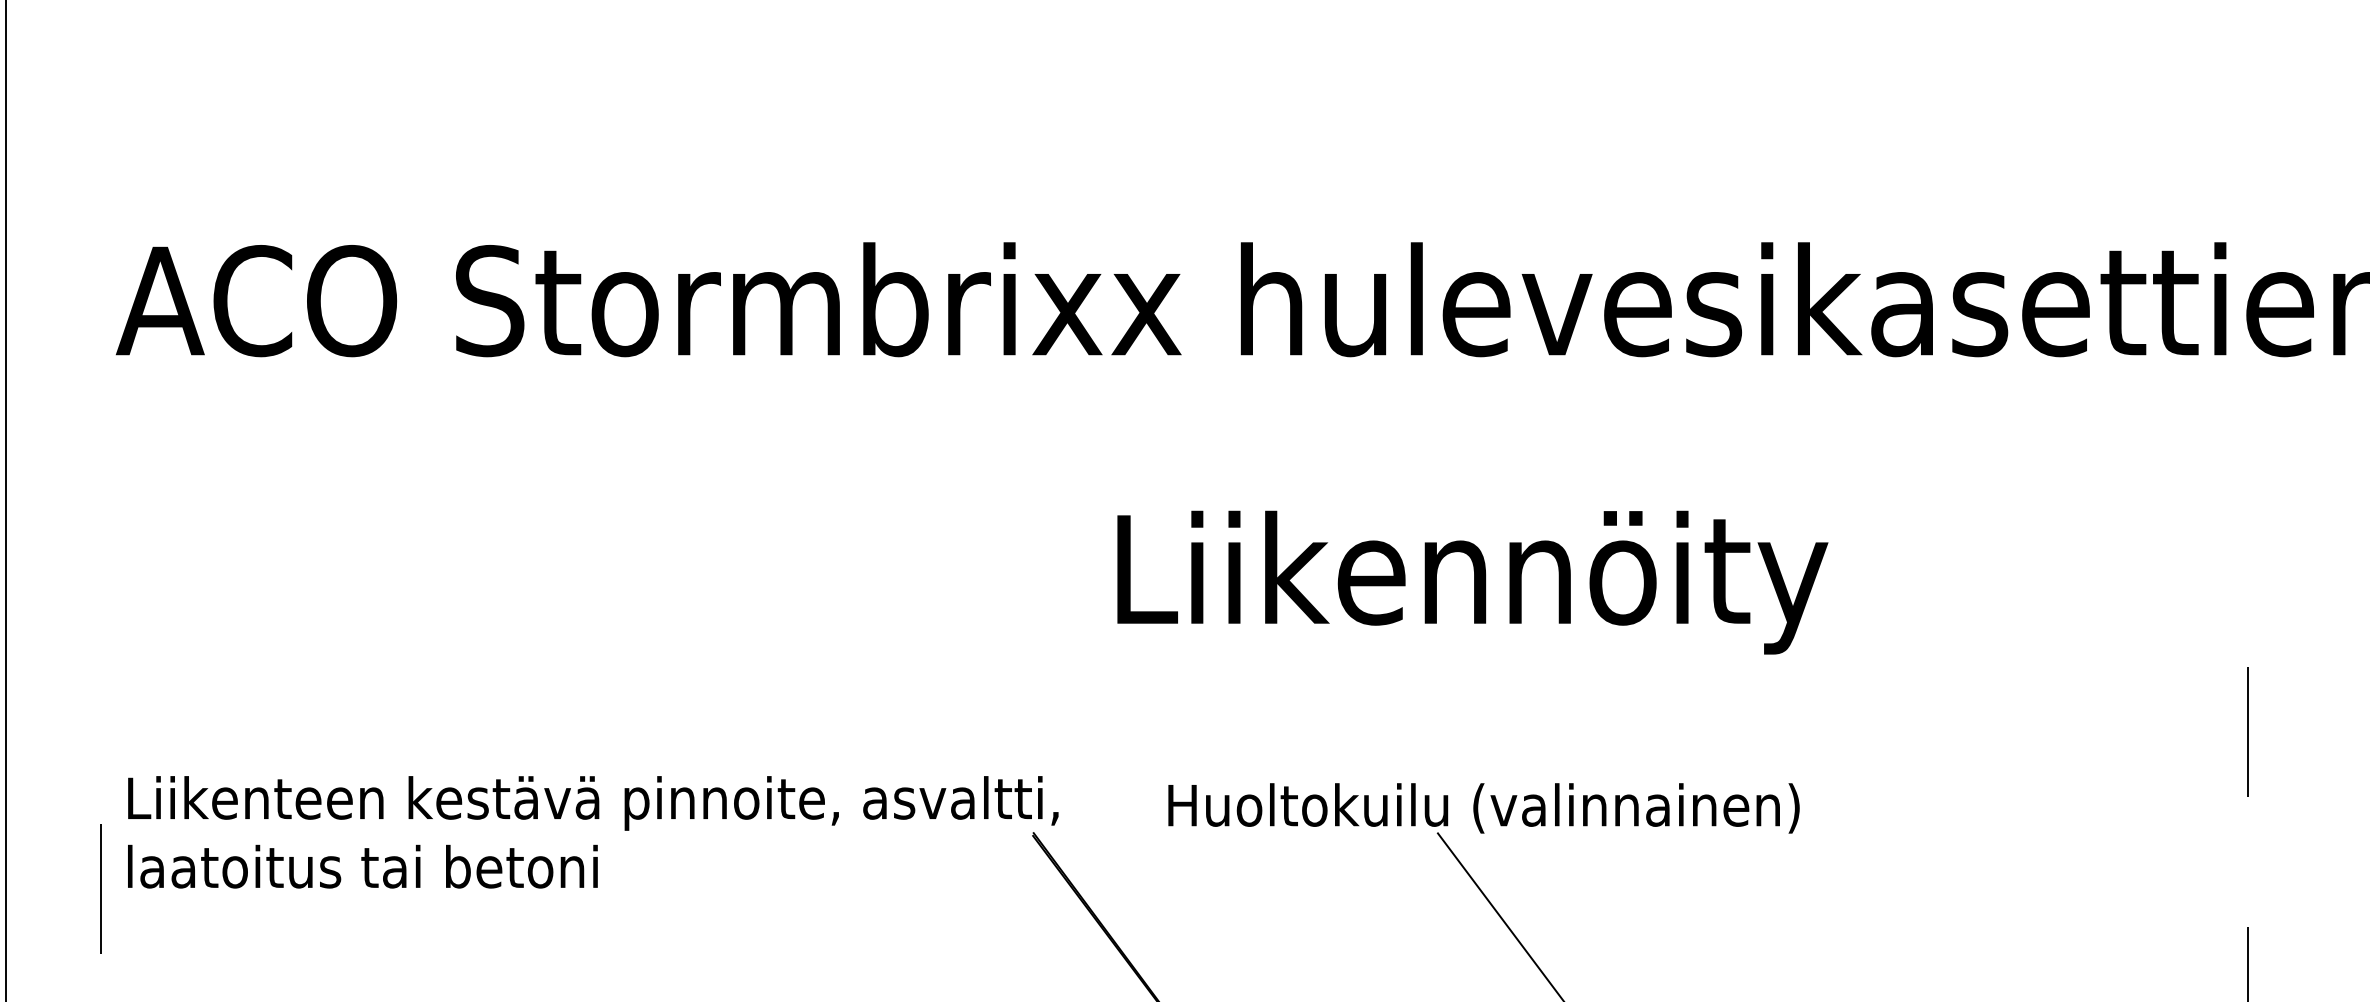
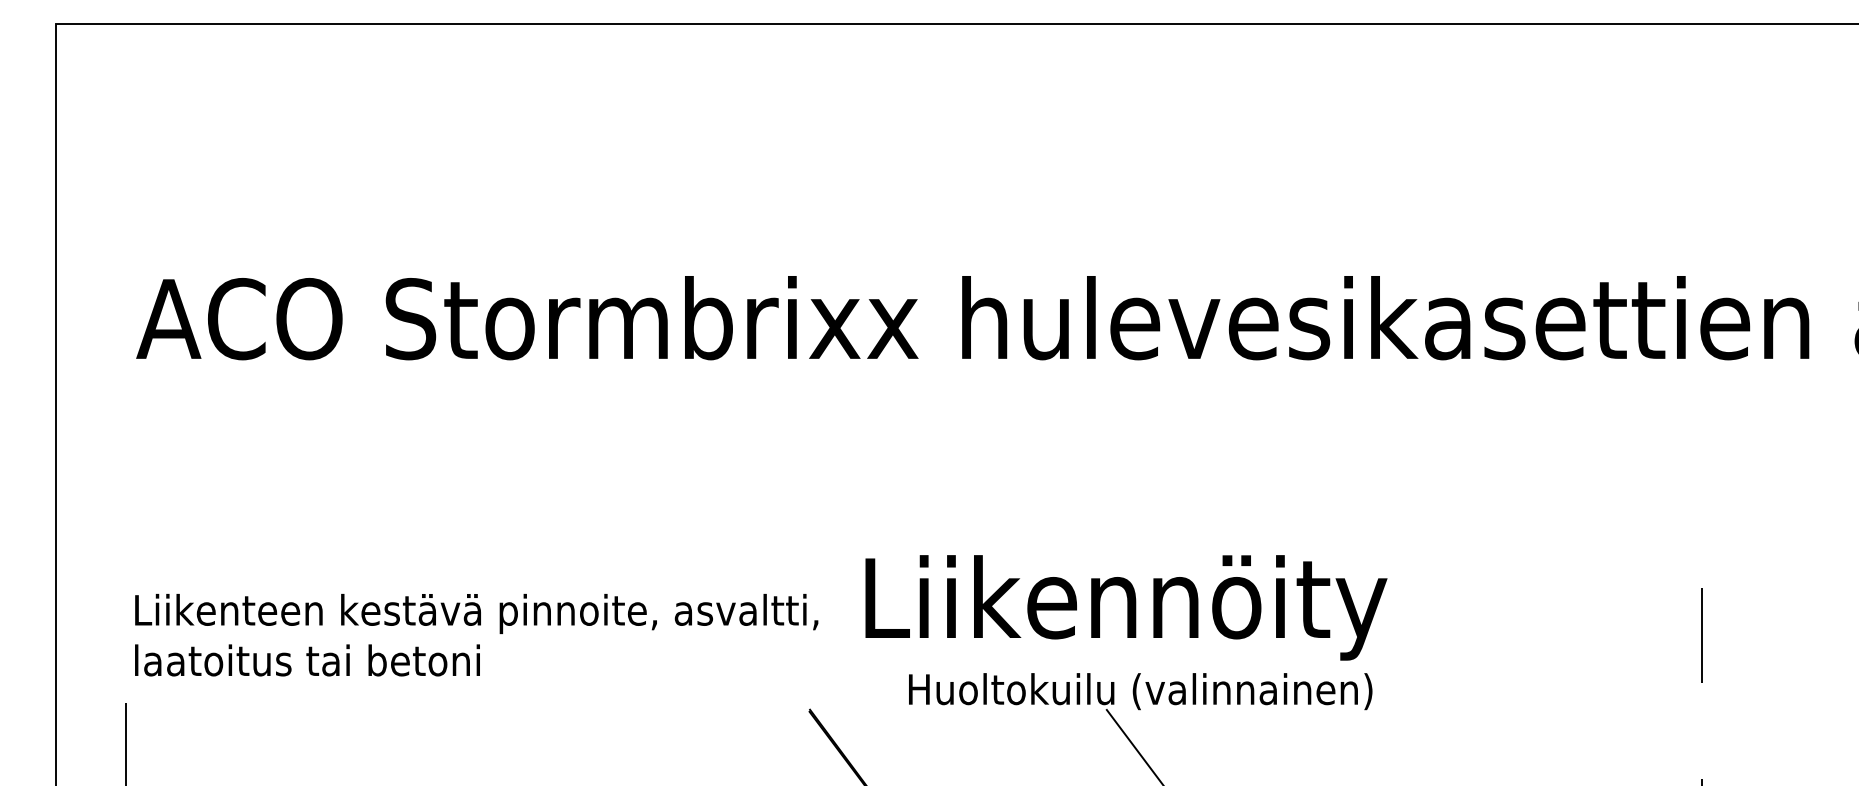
text: (1472, 582) -> (1126, 607), moved
text: (593, 832) -> (476, 635), moved

